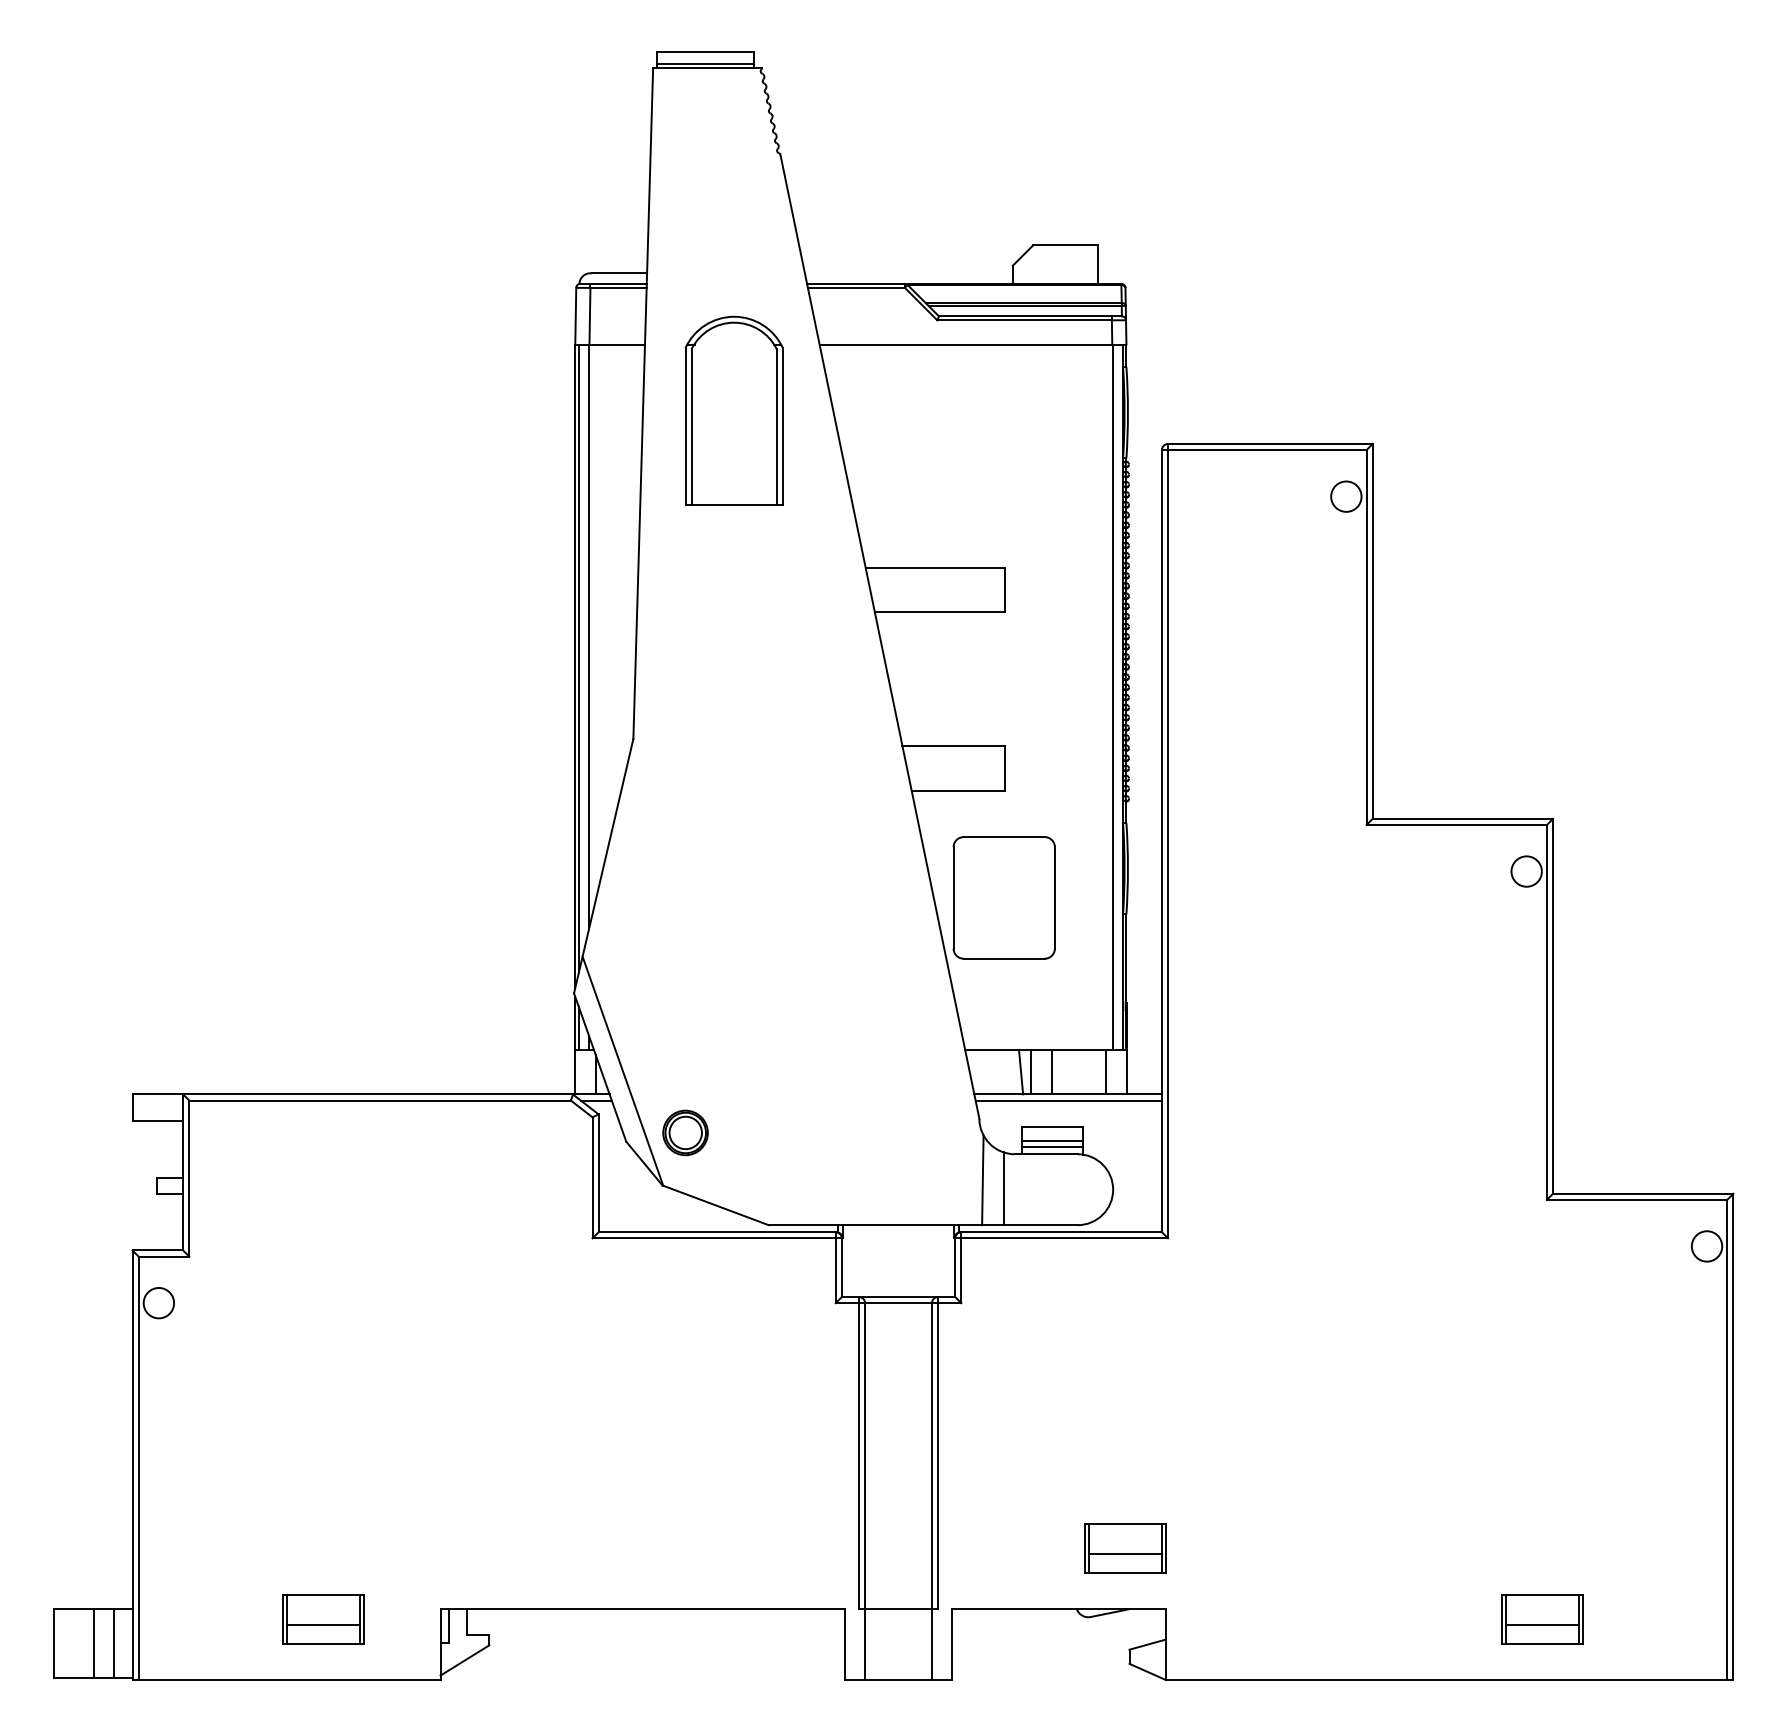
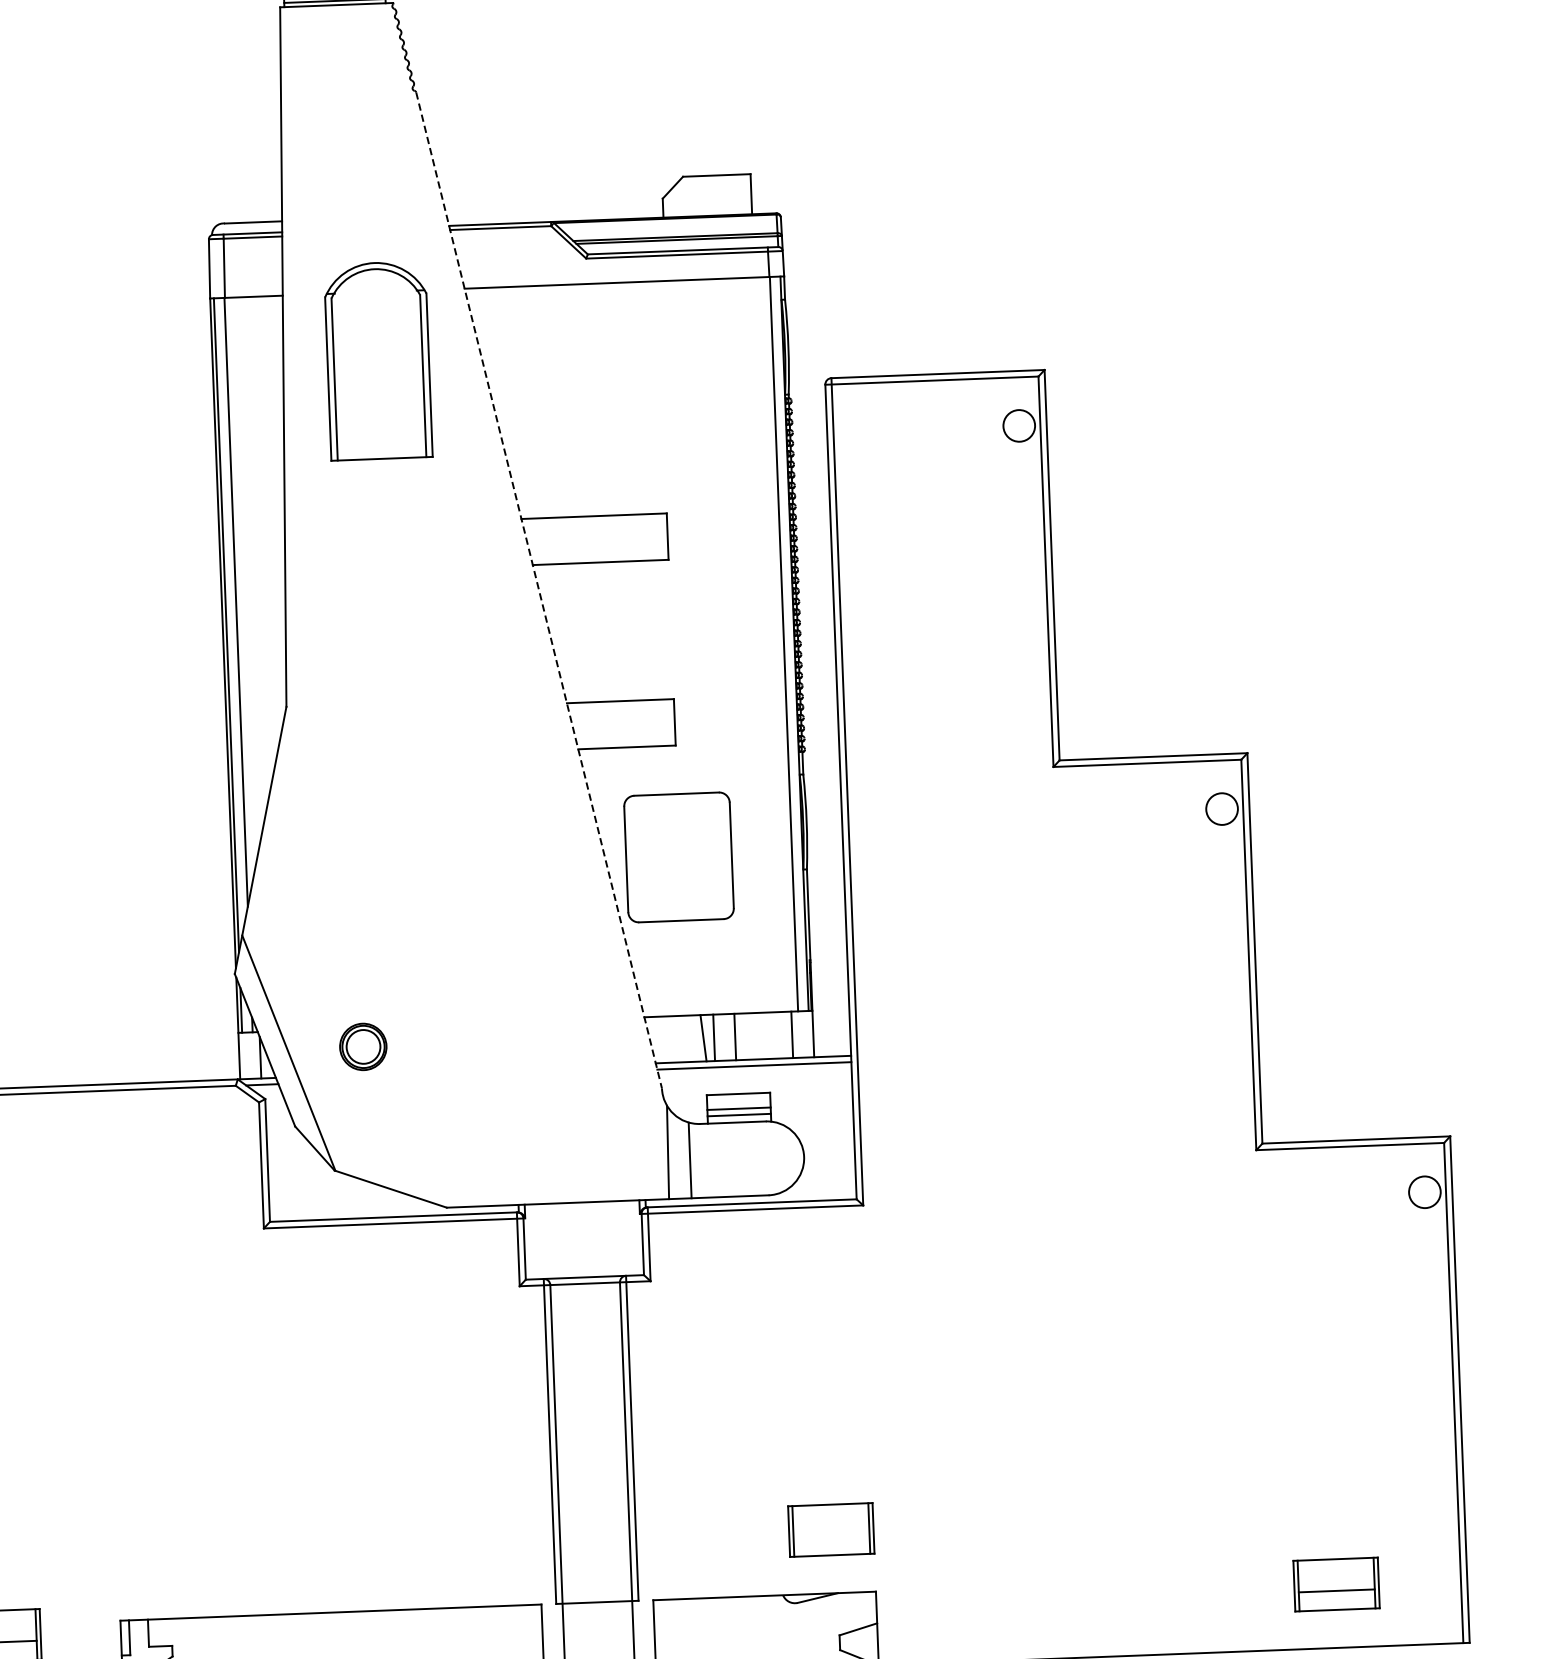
line: (880, 637) -> (539, 591), solid -> dashed
part: (685, 1132) -> (363, 1046), moved
line: (1125, 1554) -> (831, 1536), removed
part: (1542, 1619) -> (1336, 1584), moved

